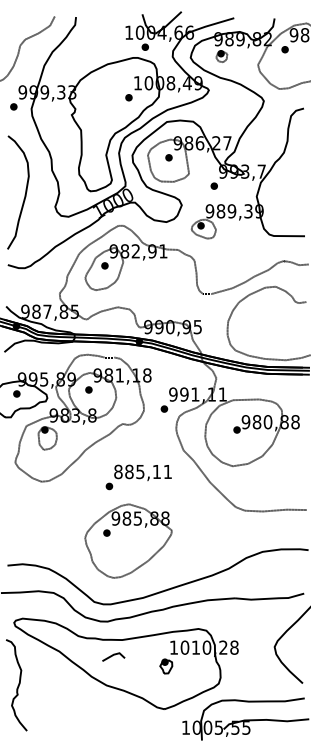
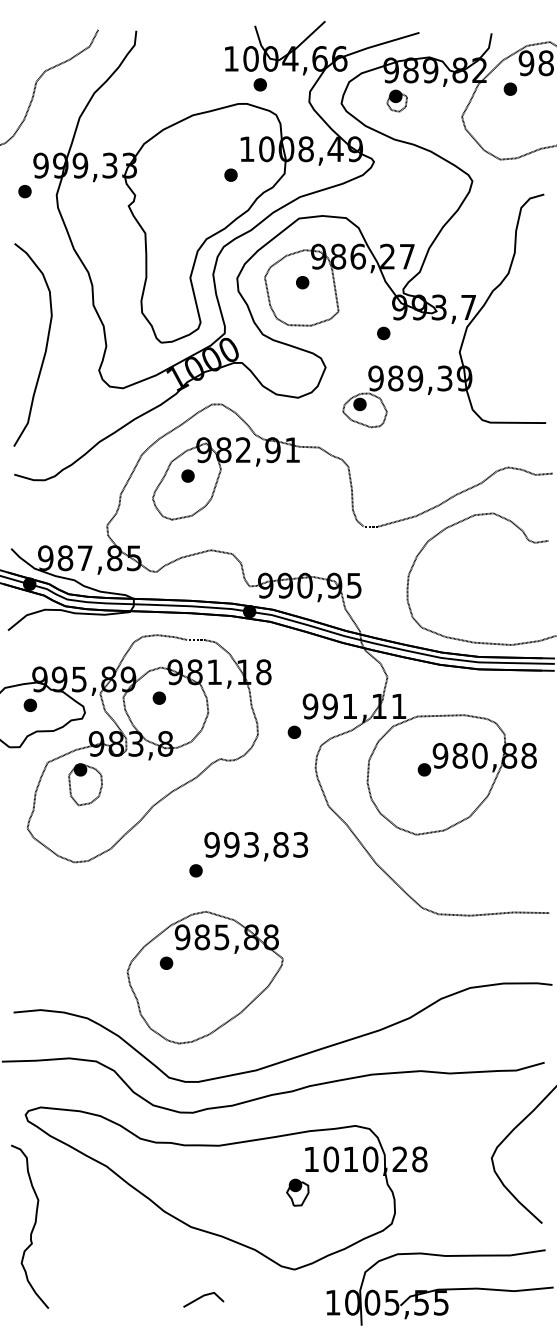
text: (142, 471) -> (255, 844), 885,11 -> 993,83
part: (128, 540) -> (205, 976), moved
line: (113, 655) -> (203, 1296), moved

